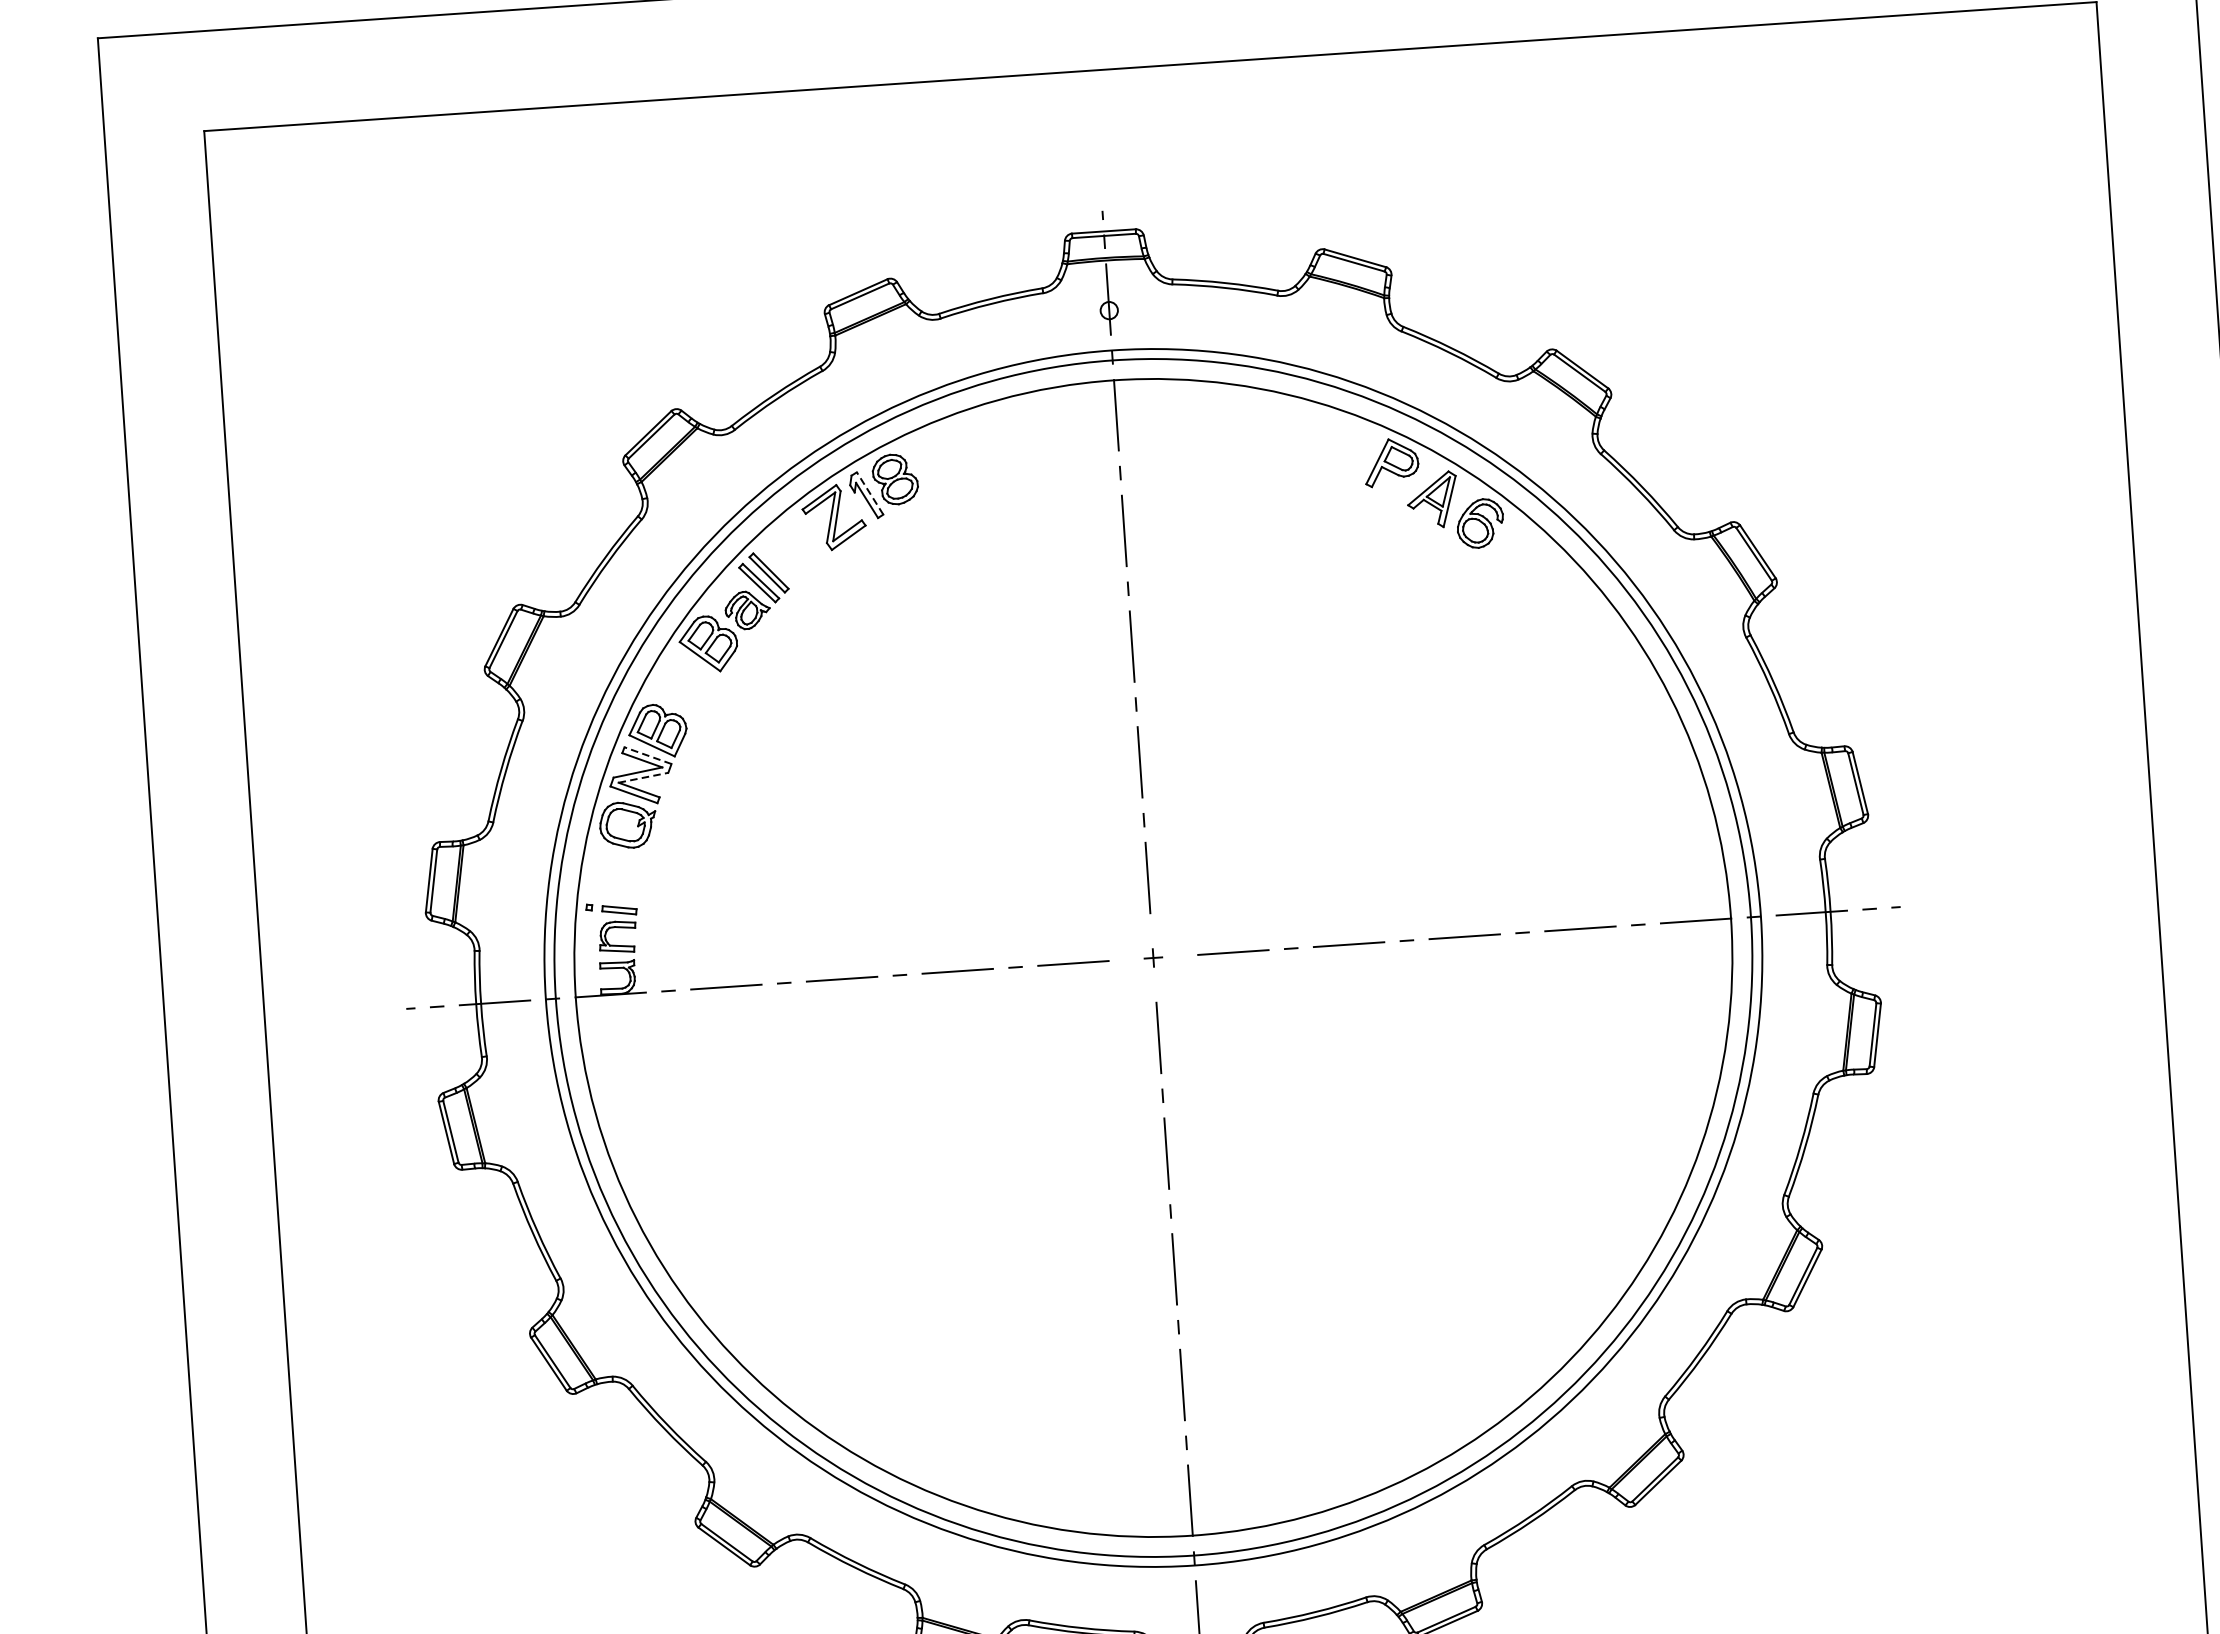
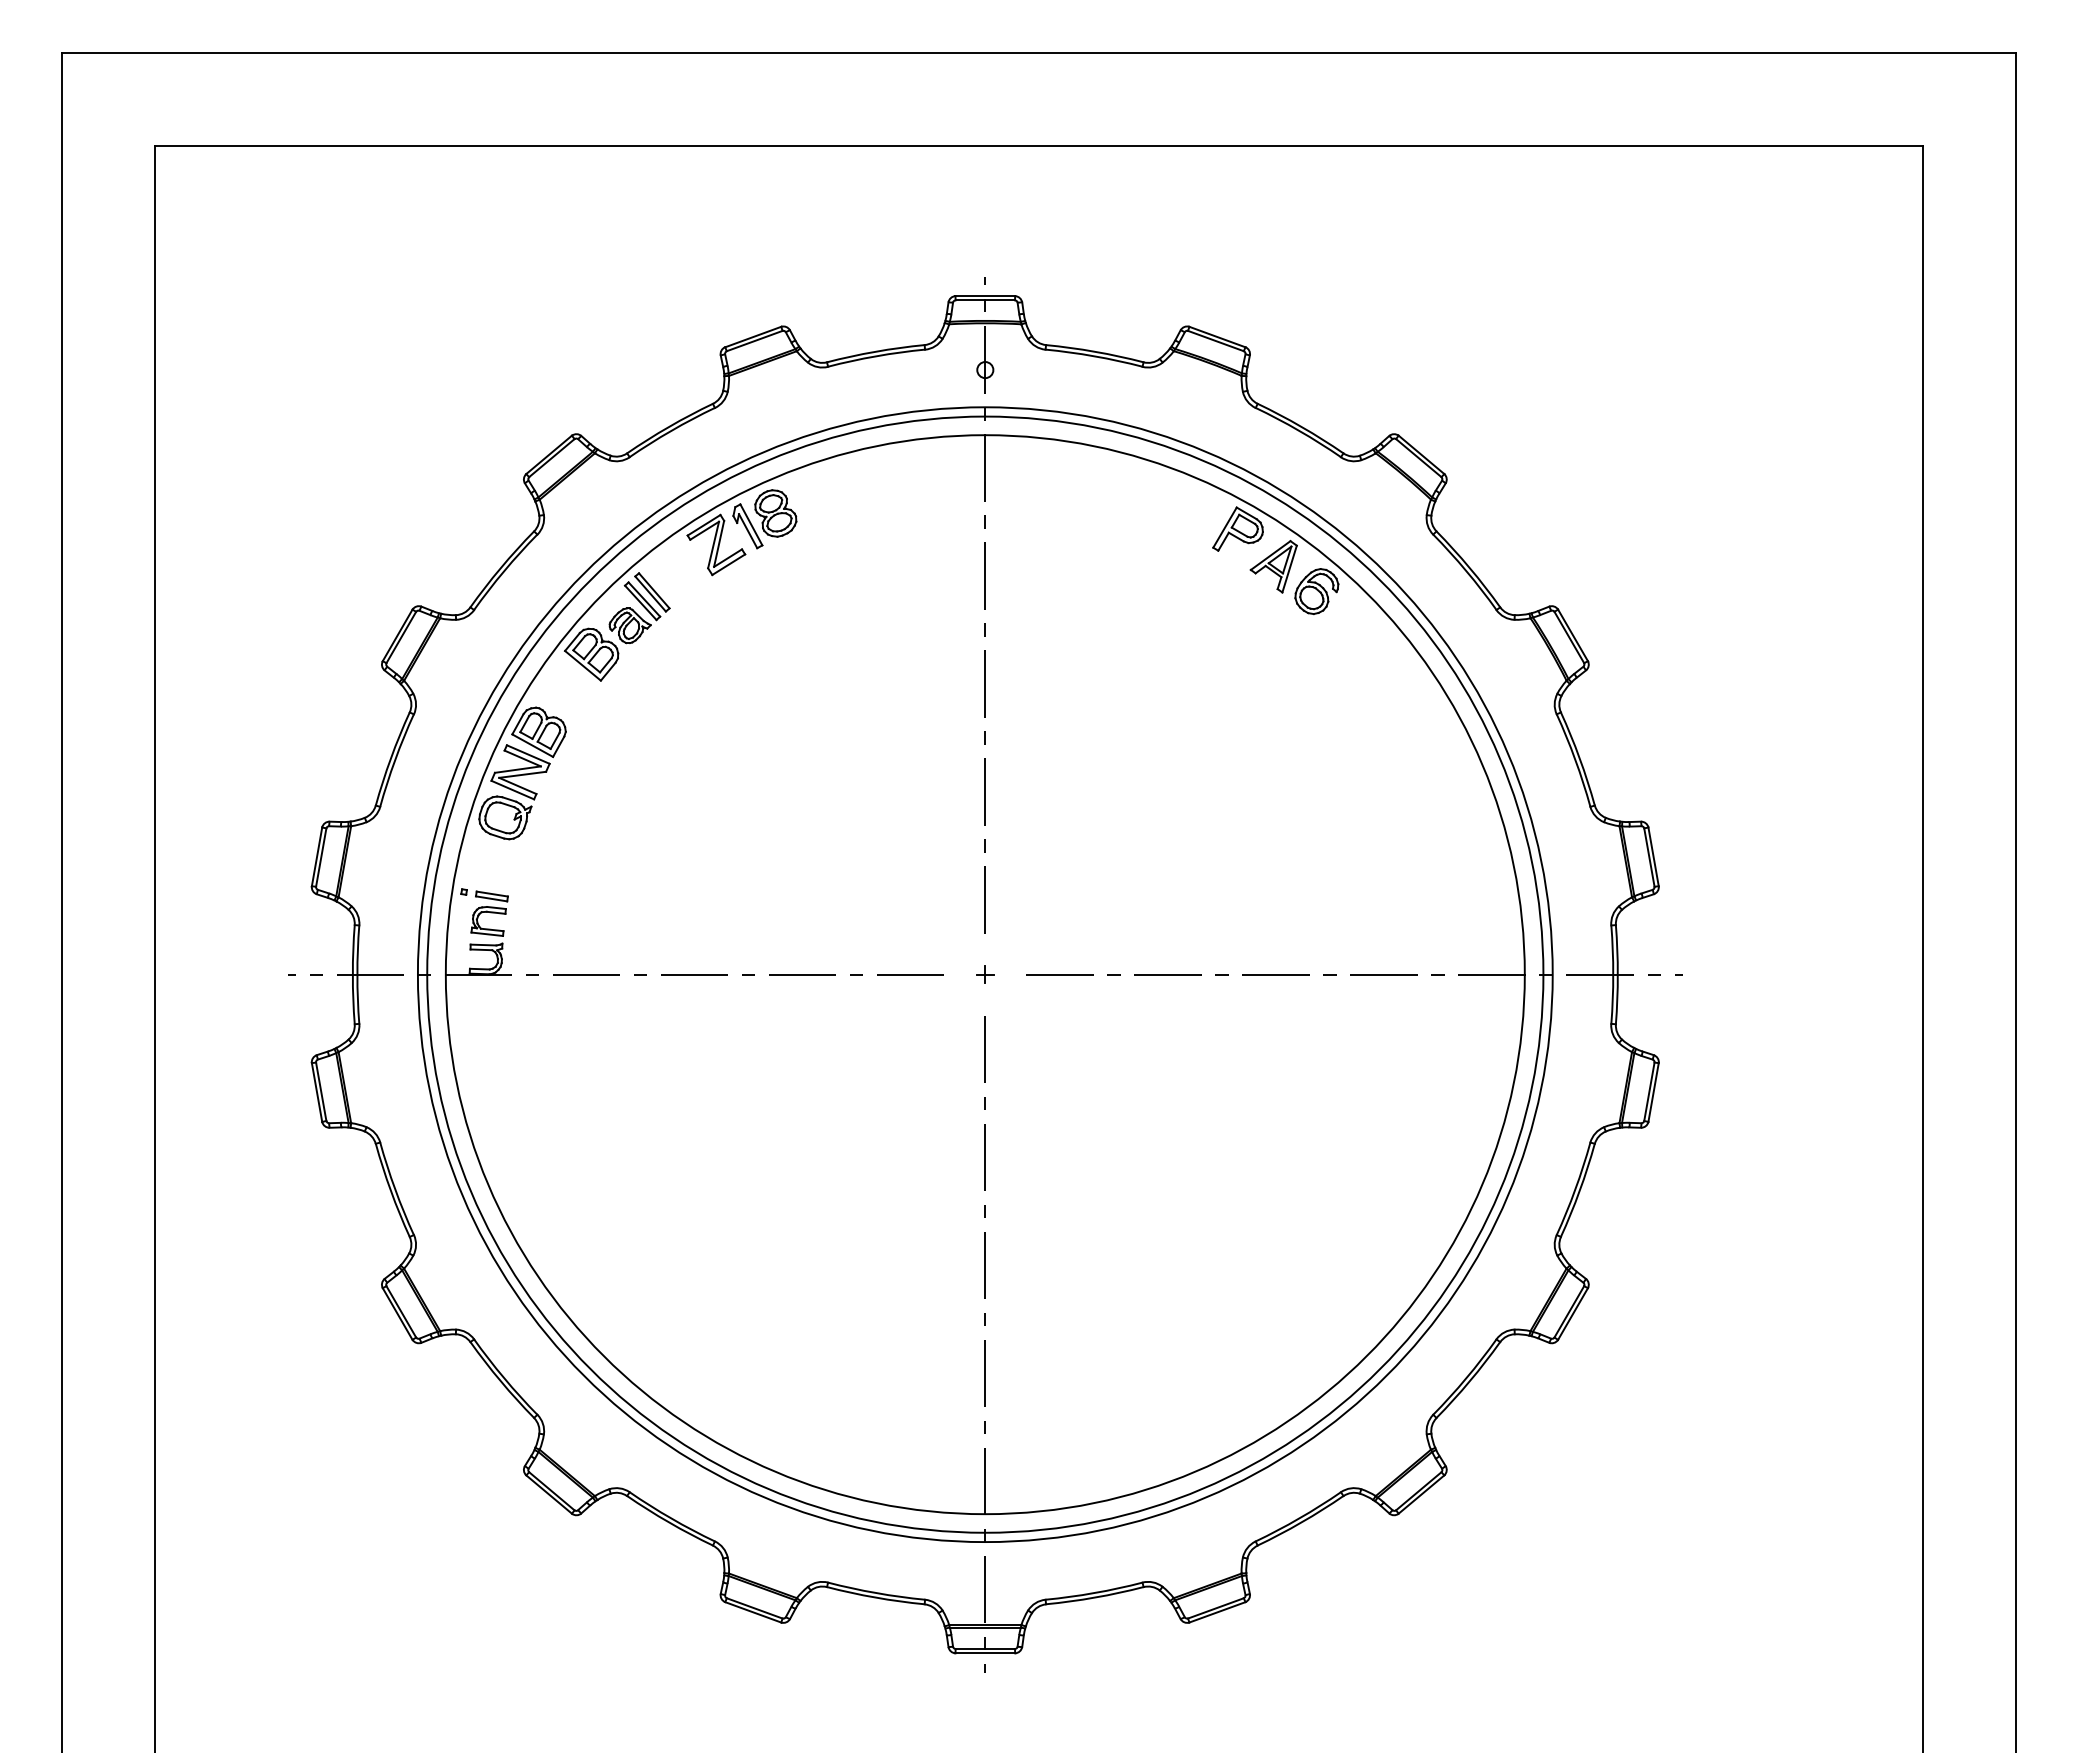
line: (870, 493) -> (751, 524), dashed -> solid
line: (647, 755) -> (527, 754), dashed -> solid
line: (643, 777) -> (522, 774), dashed -> solid

